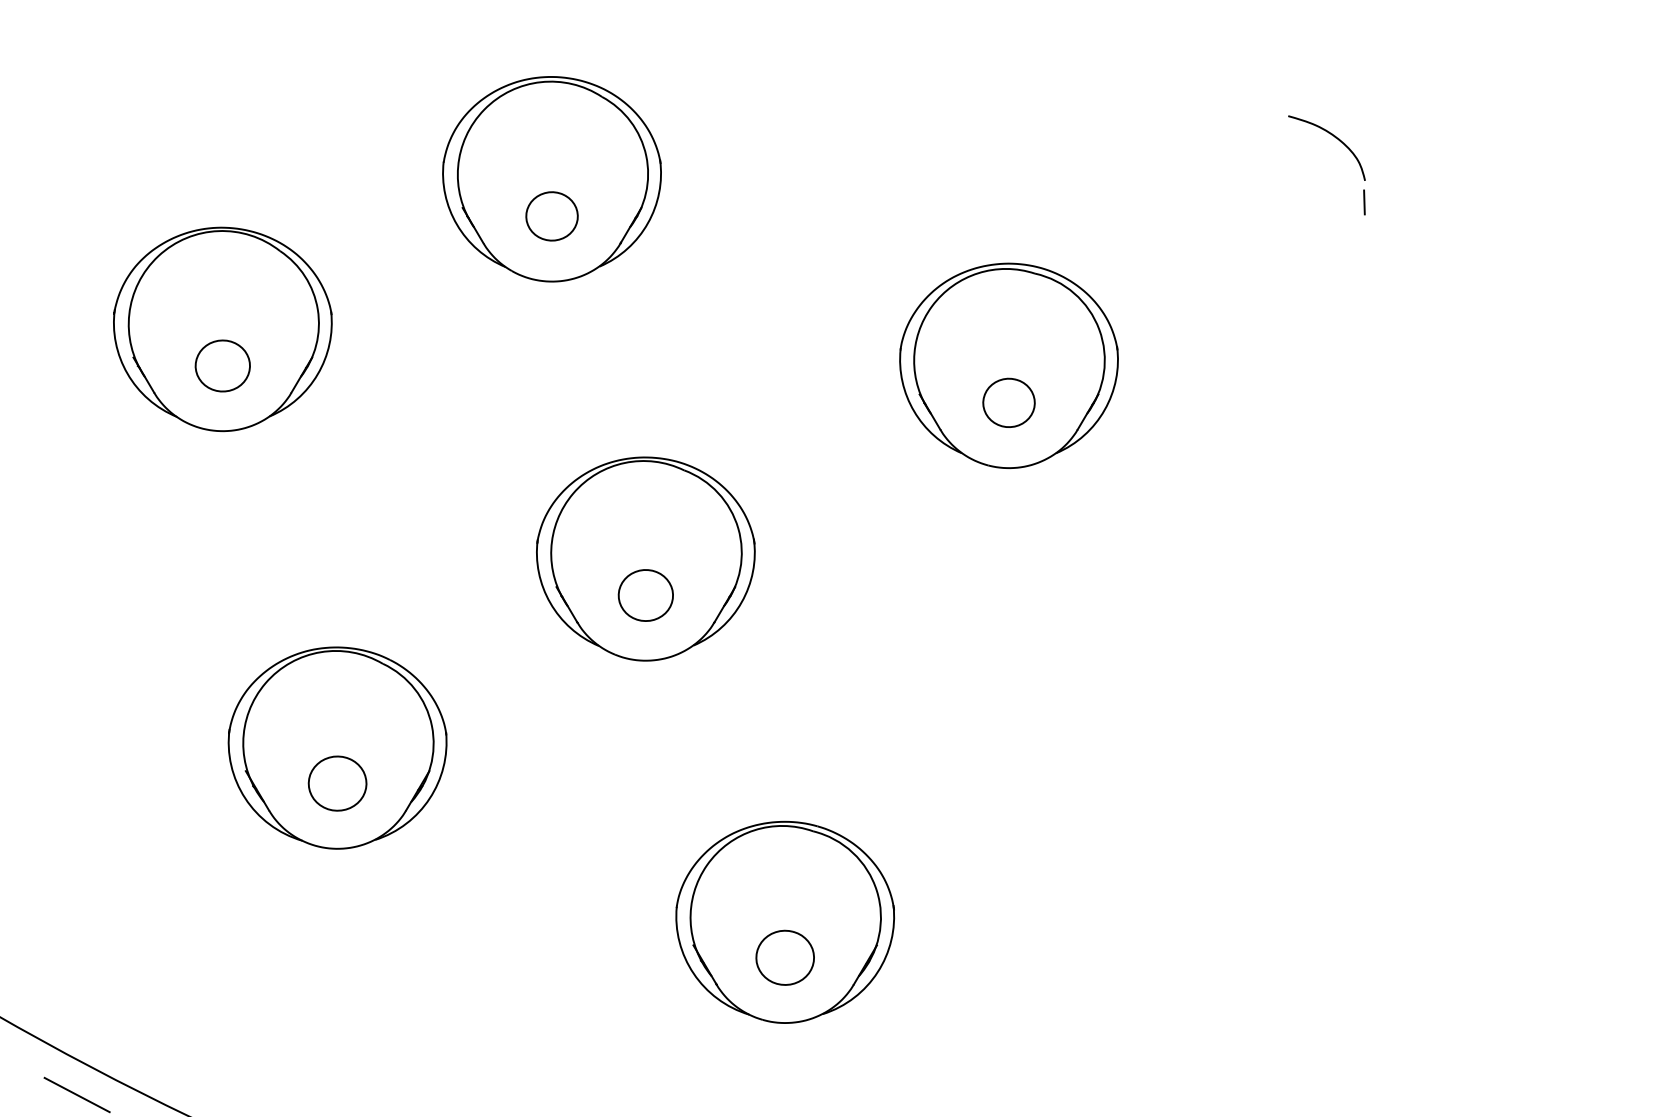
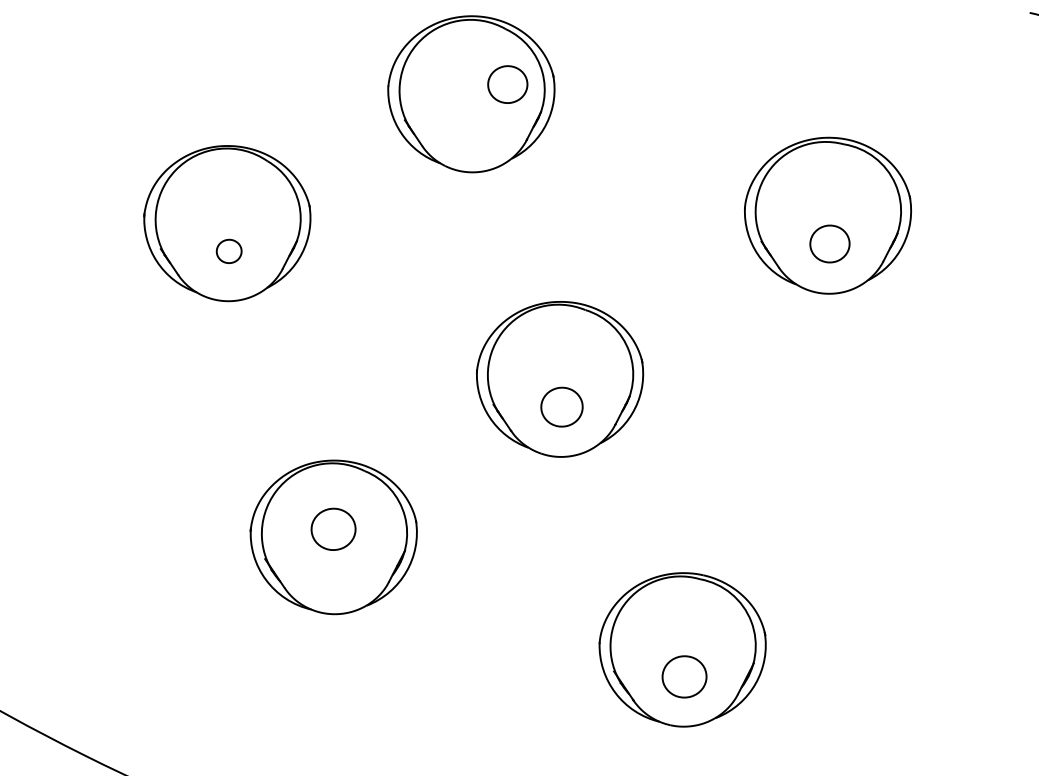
part: (551, 216) -> (507, 84), moved
part: (222, 365) -> (229, 251), size x0.6
part: (337, 783) -> (333, 529), moved

